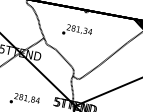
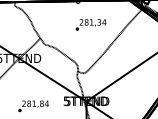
text: (76, 31) -> (90, 24), moved

